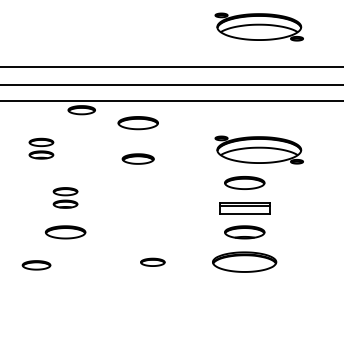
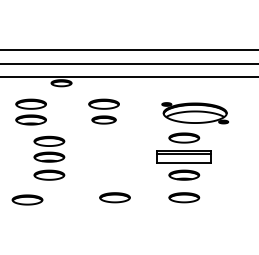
part: (258, 26) -> (194, 20), removed
part: (137, 123) -> (103, 104), moved
part: (41, 148) -> (31, 112), size x1.67
part: (65, 197) -> (49, 148), size x1.67
part: (244, 208) -> (184, 157), size x1.43
part: (152, 262) -> (114, 197), size x1.67
part: (244, 262) -> (184, 197), size x0.62
part: (36, 265) -> (27, 200), size x1.43

